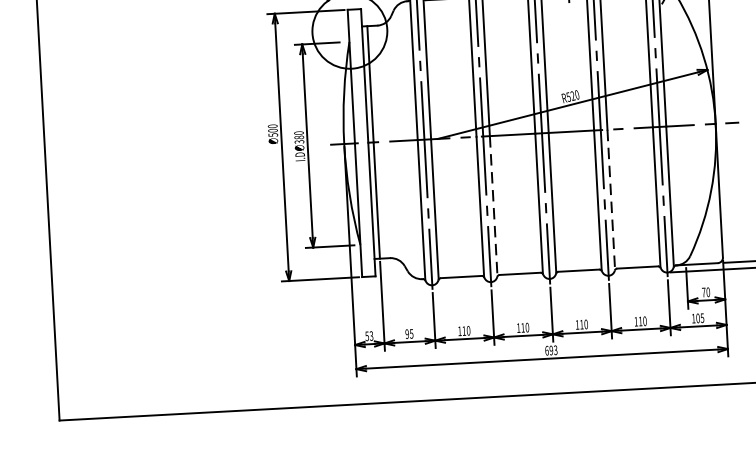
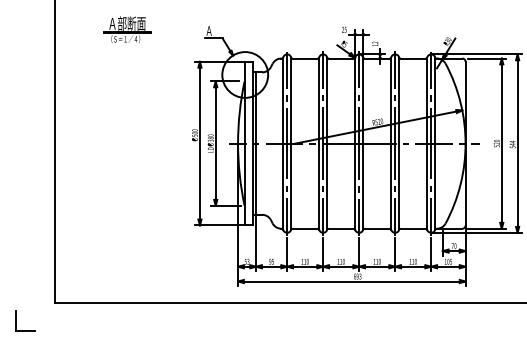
line: (611, 199) -> (399, 186), dashed -> solid
line: (494, 206) -> (327, 186), dashed -> solid

